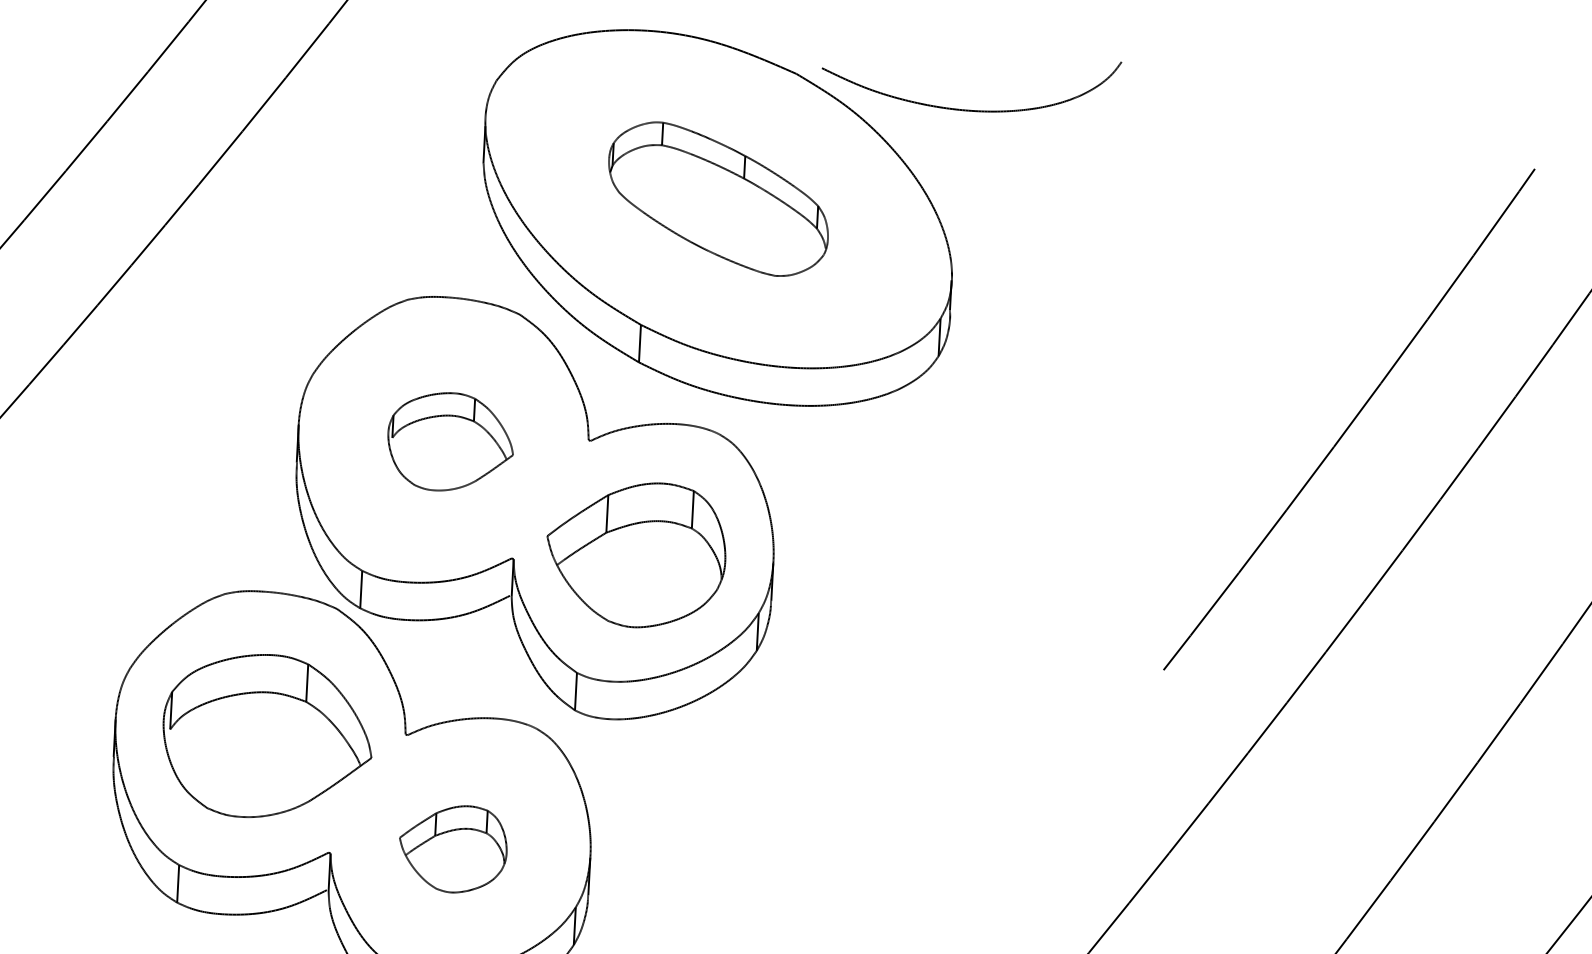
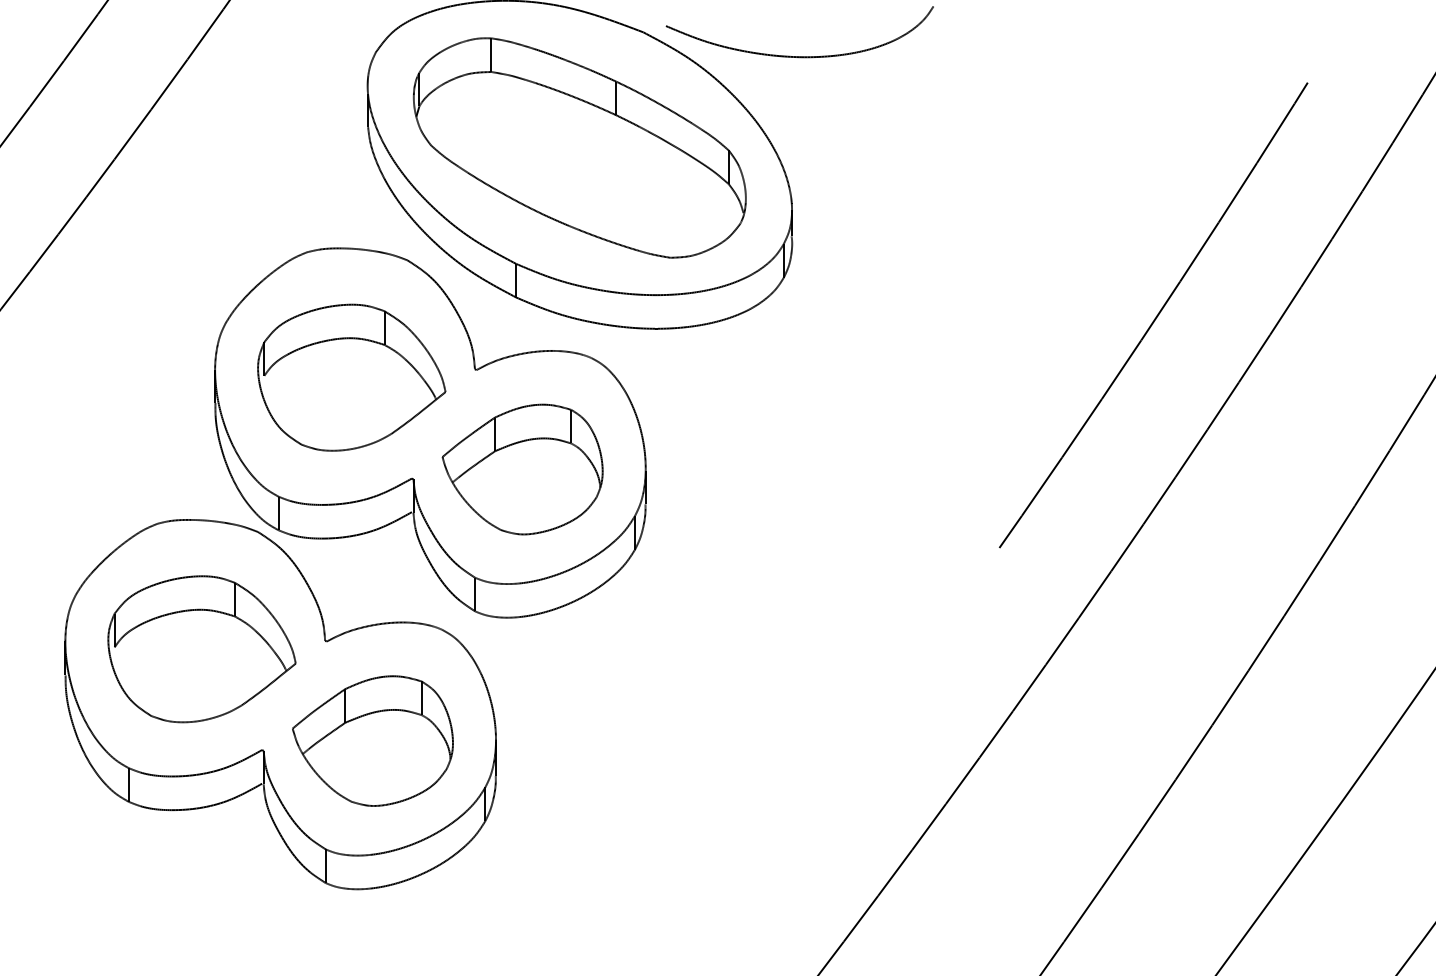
part: (718, 198) -> (579, 147), size x1.67
part: (450, 442) -> (351, 377), size x1.67
part: (452, 848) -> (372, 740), size x1.67

